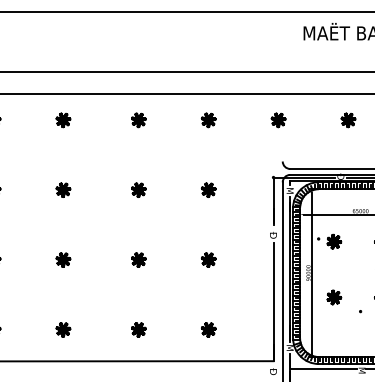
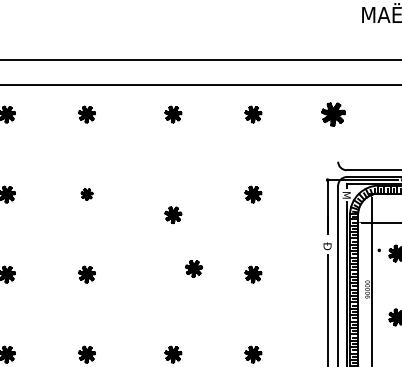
part: (278, 120) -> (333, 114), size x1.4
part: (63, 189) -> (87, 193), size x0.7
part: (138, 189) -> (173, 214), moved
part: (138, 259) -> (193, 268), moved

